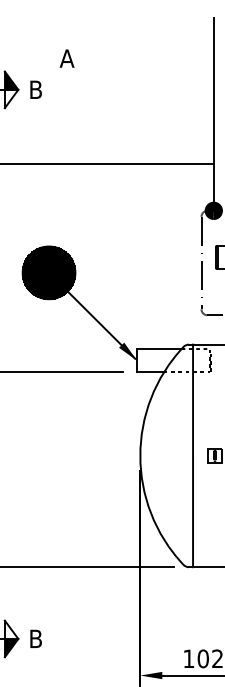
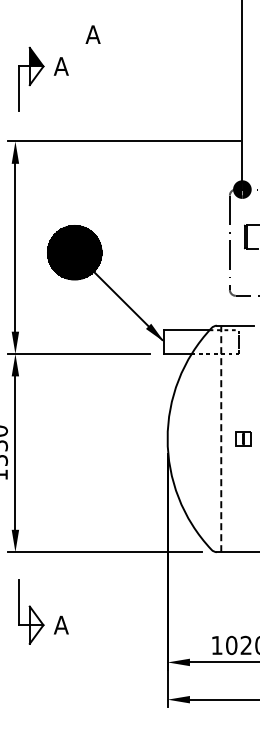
text: (35, 89) -> (60, 66), B -> A
line: (193, 455) -> (221, 438), solid -> dashed
text: (35, 638) -> (60, 624), B -> A
fill: (11, 648) -> (36, 634), removed

